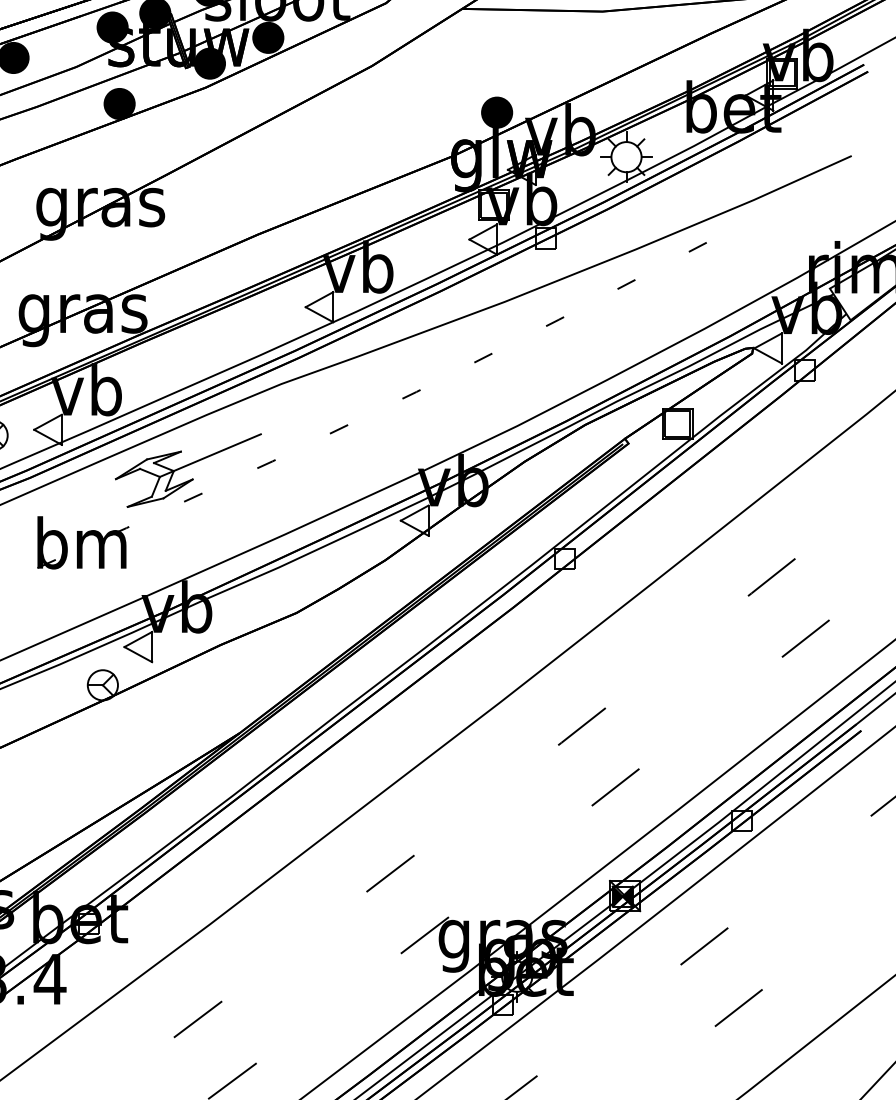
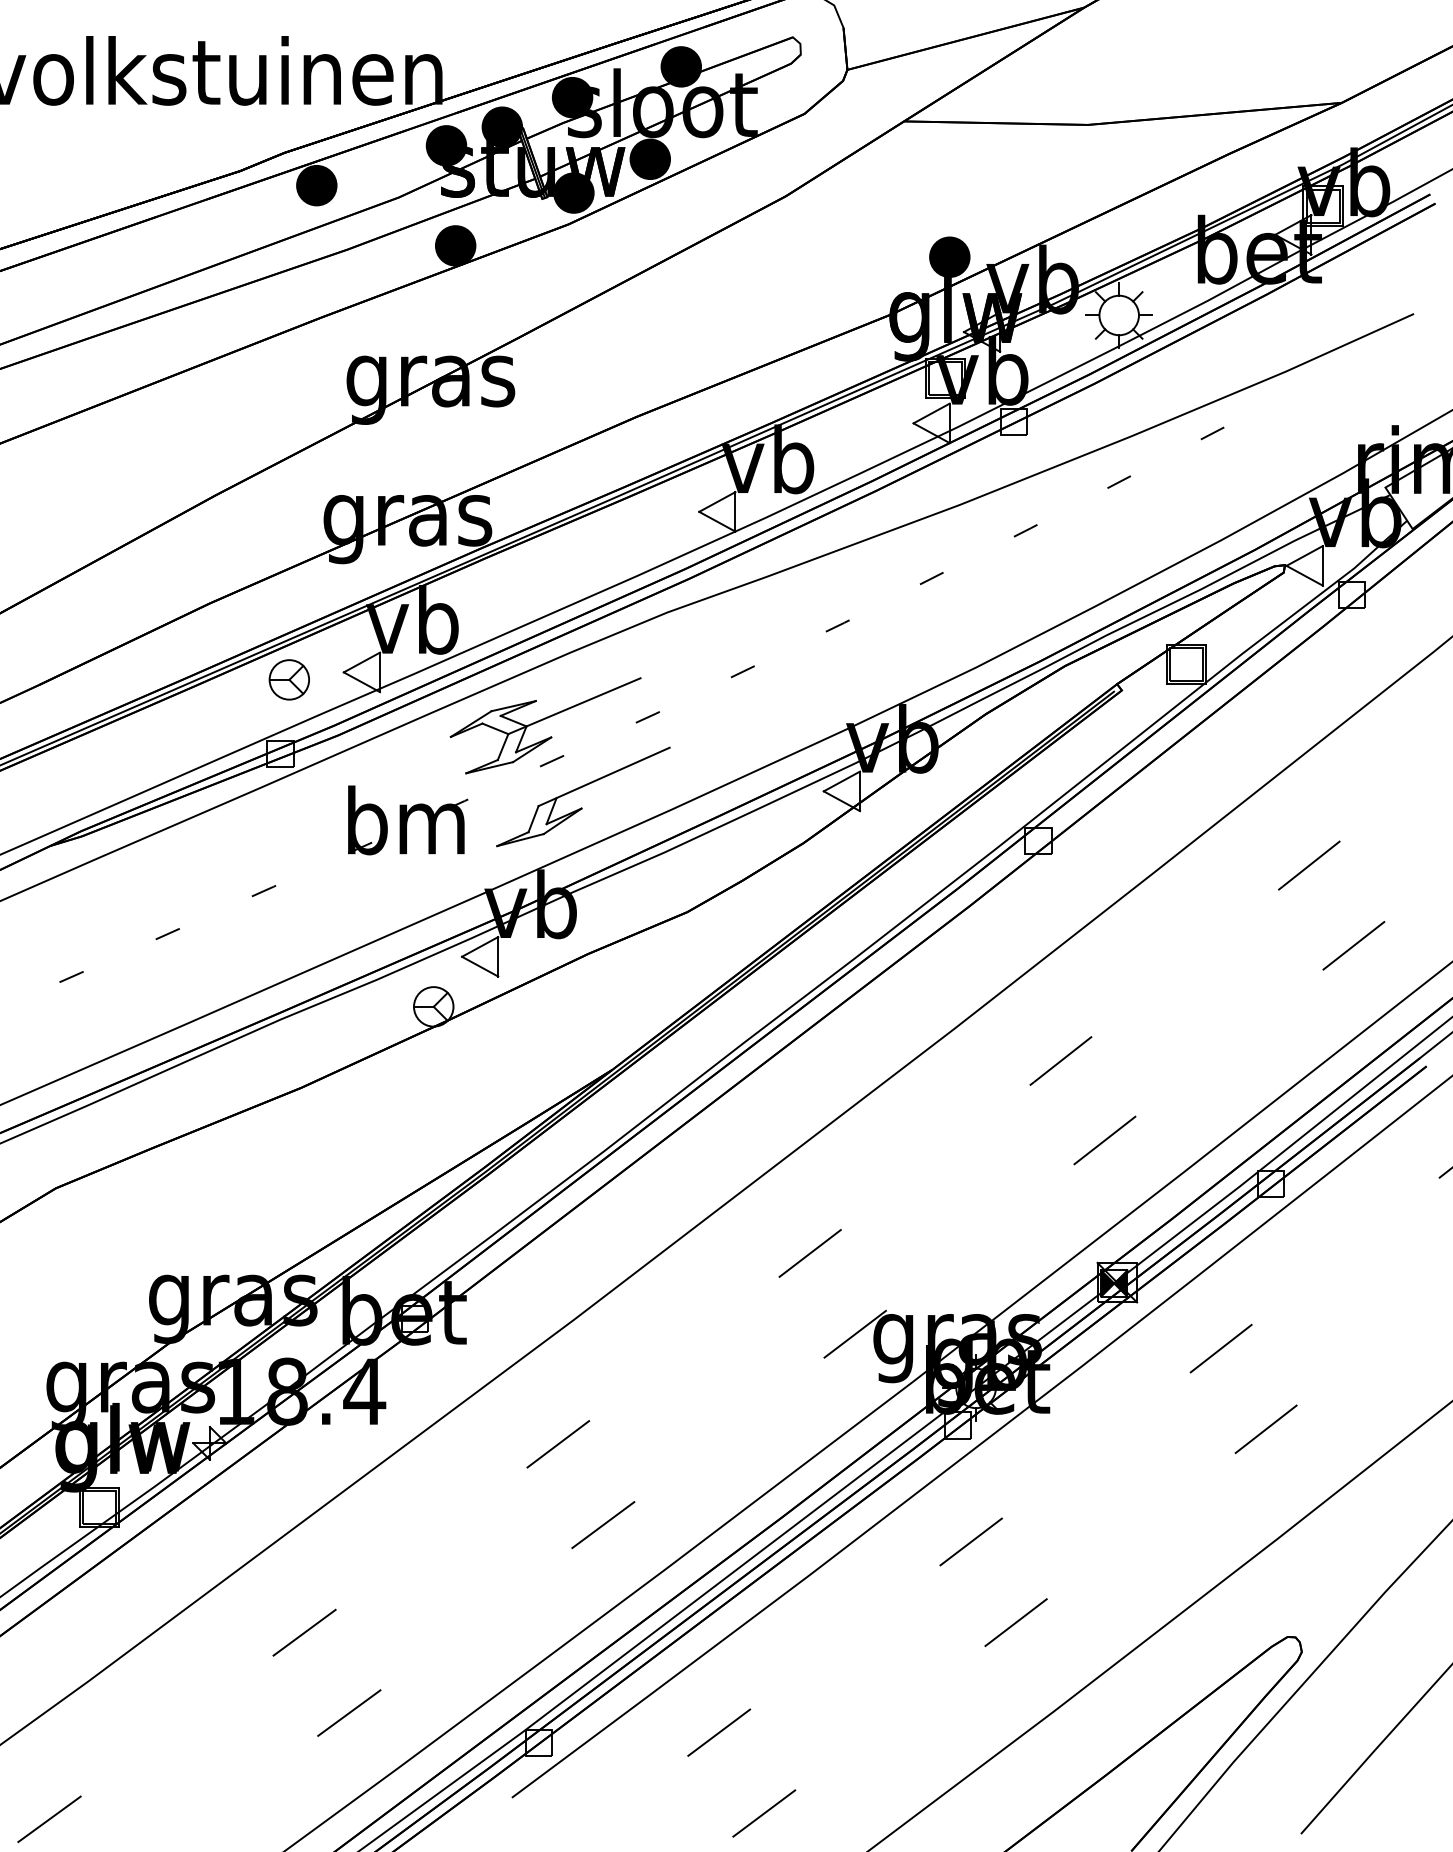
part: (215, 518) -> (580, 788), added

